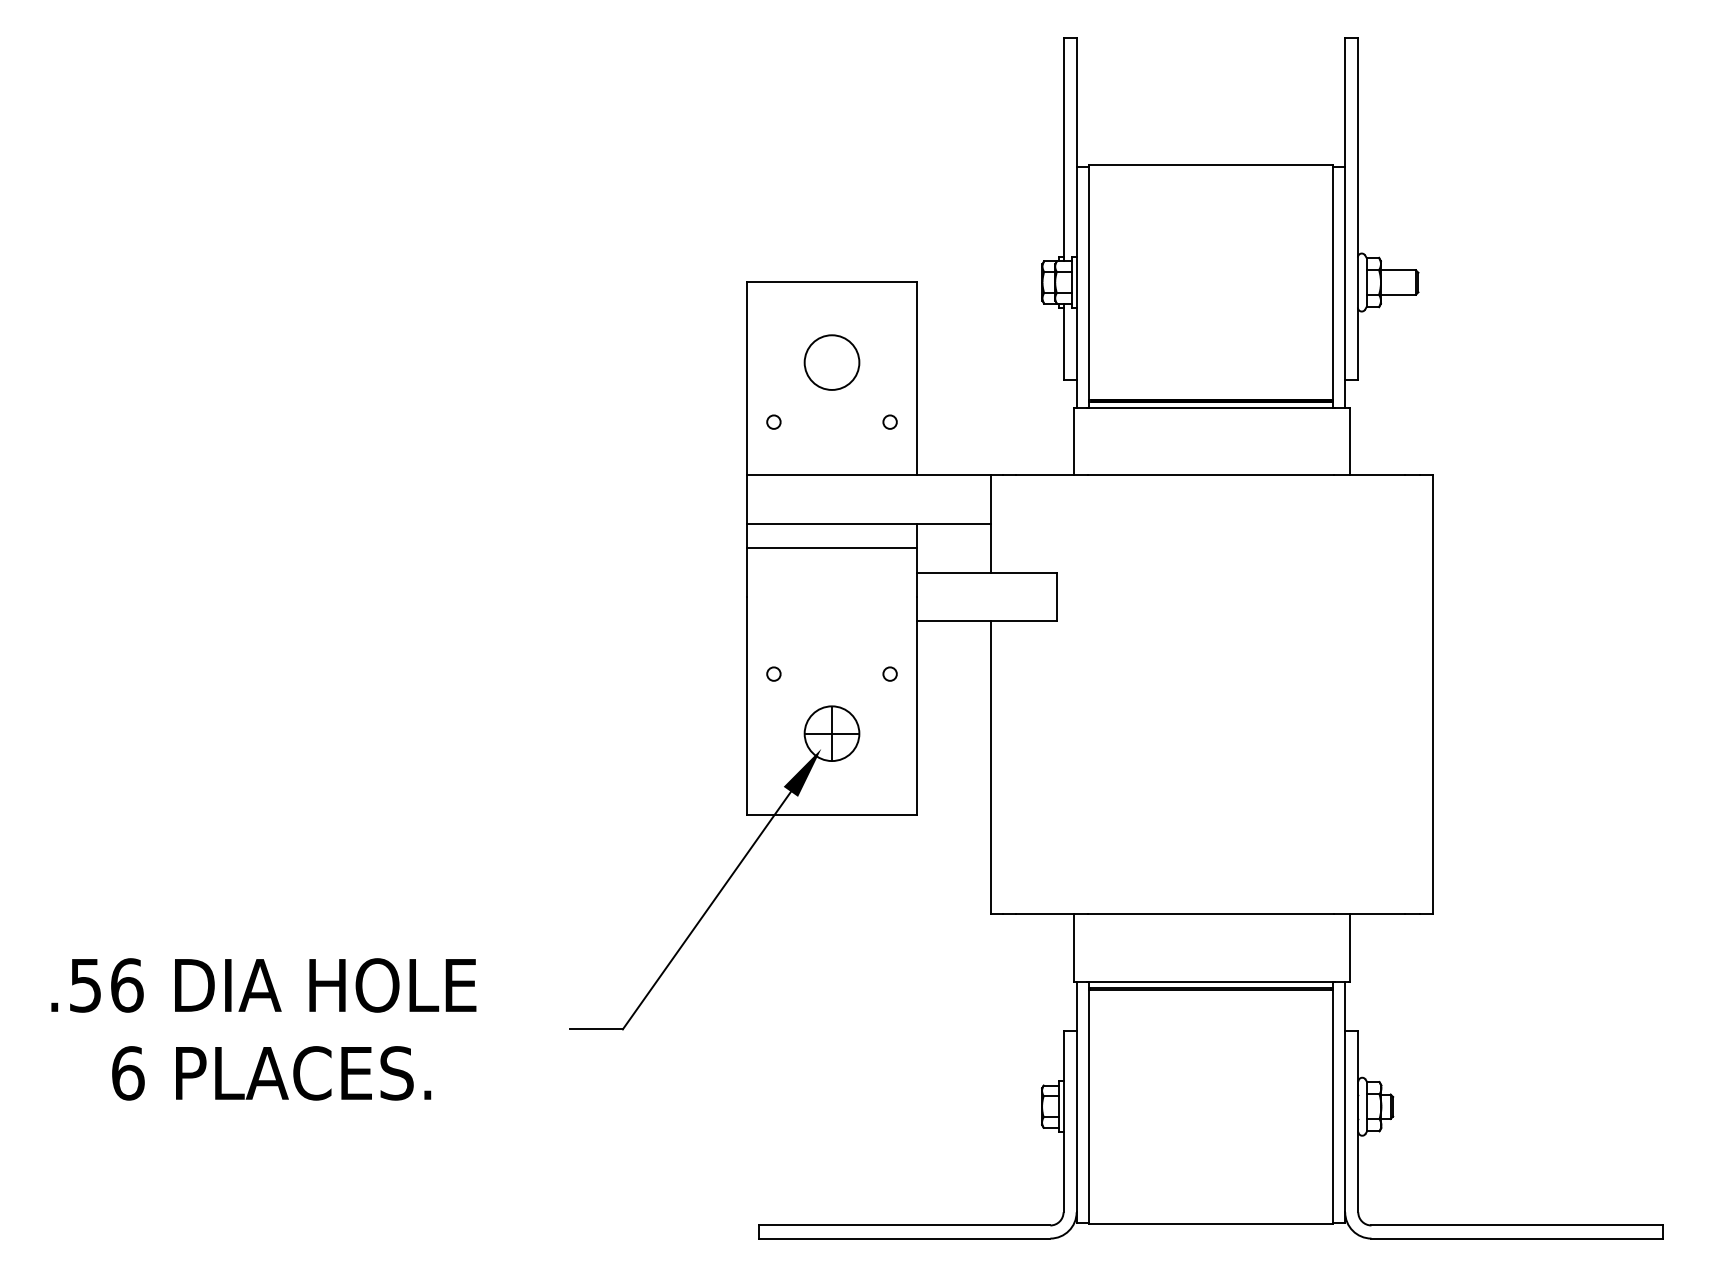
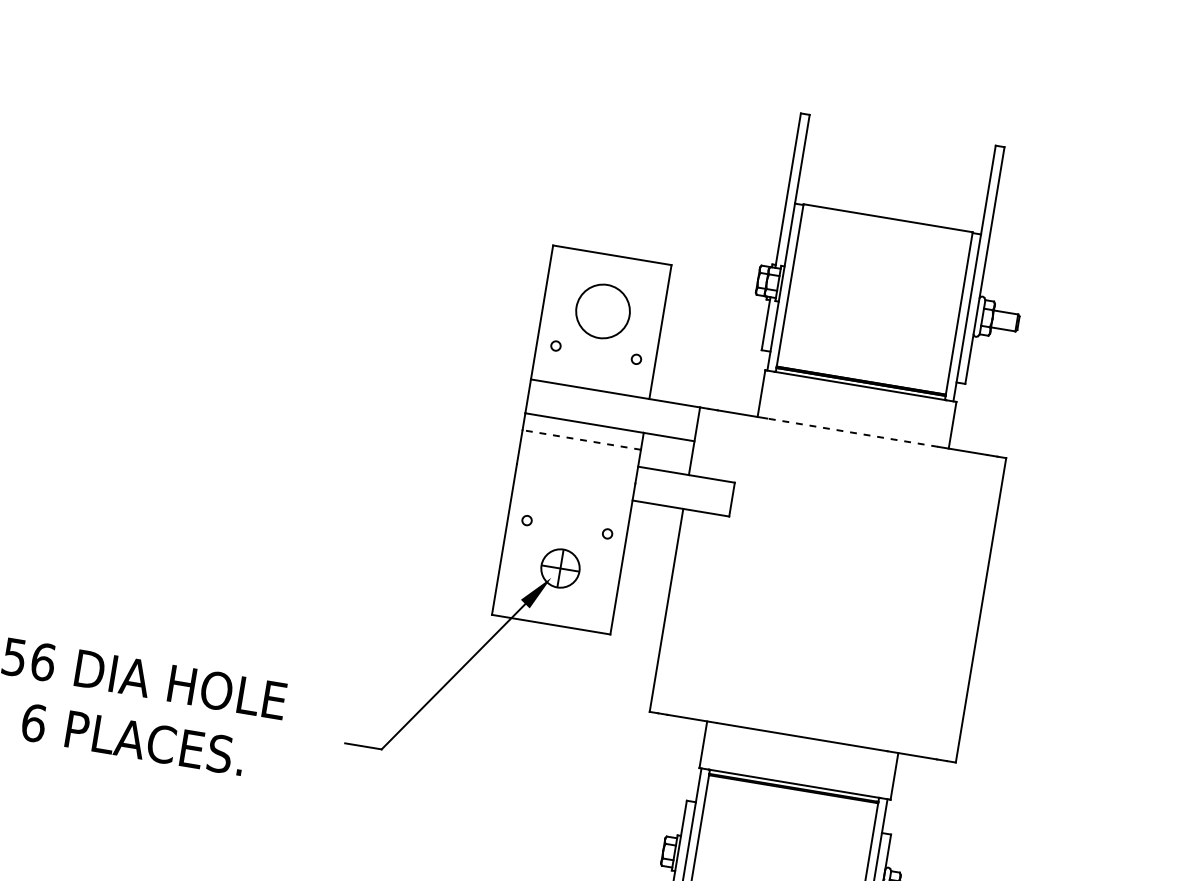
circle: (831, 362) -> (602, 311), size x1.4
line: (1210, 474) -> (852, 432), solid -> dashed
line: (831, 548) -> (581, 440), solid -> dashed

